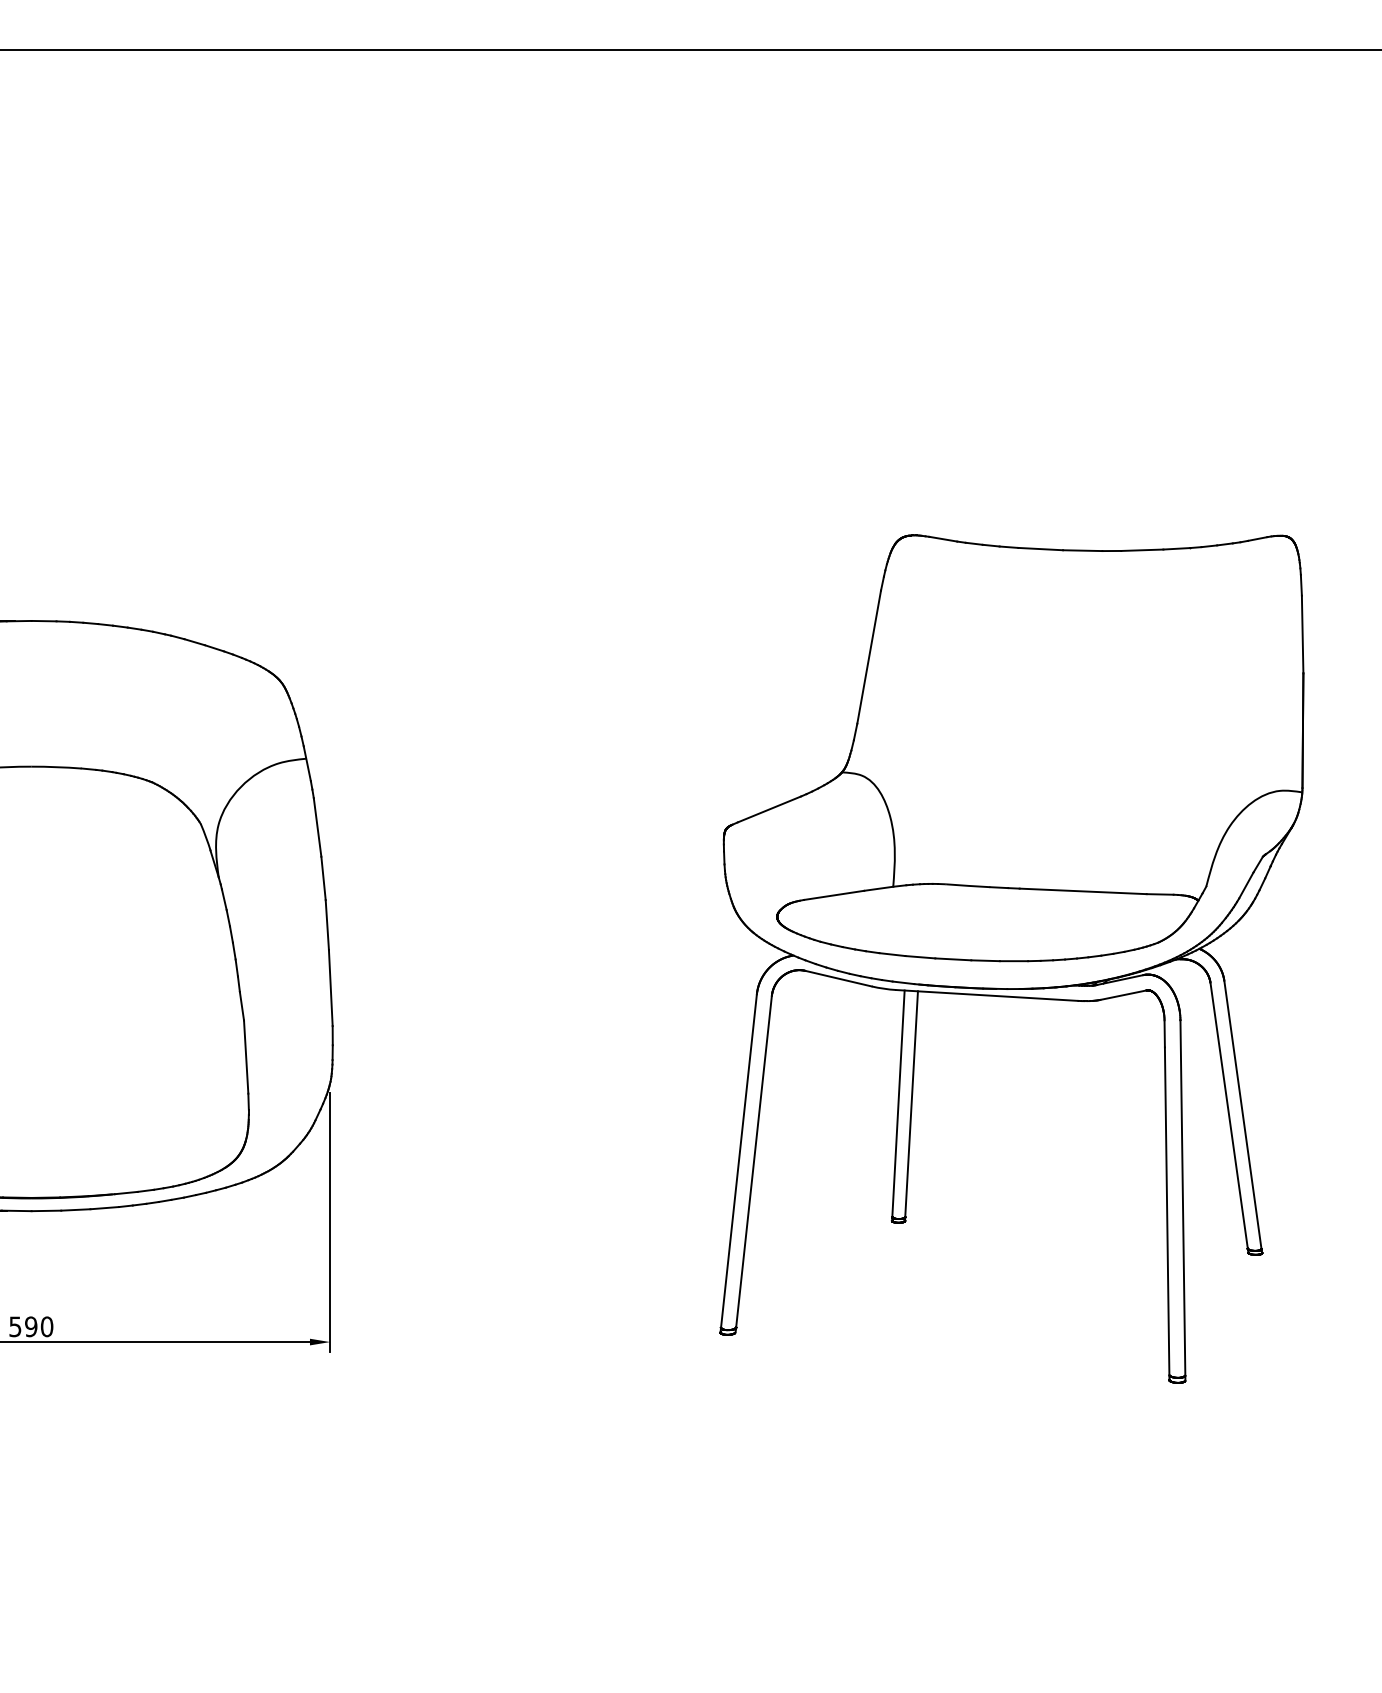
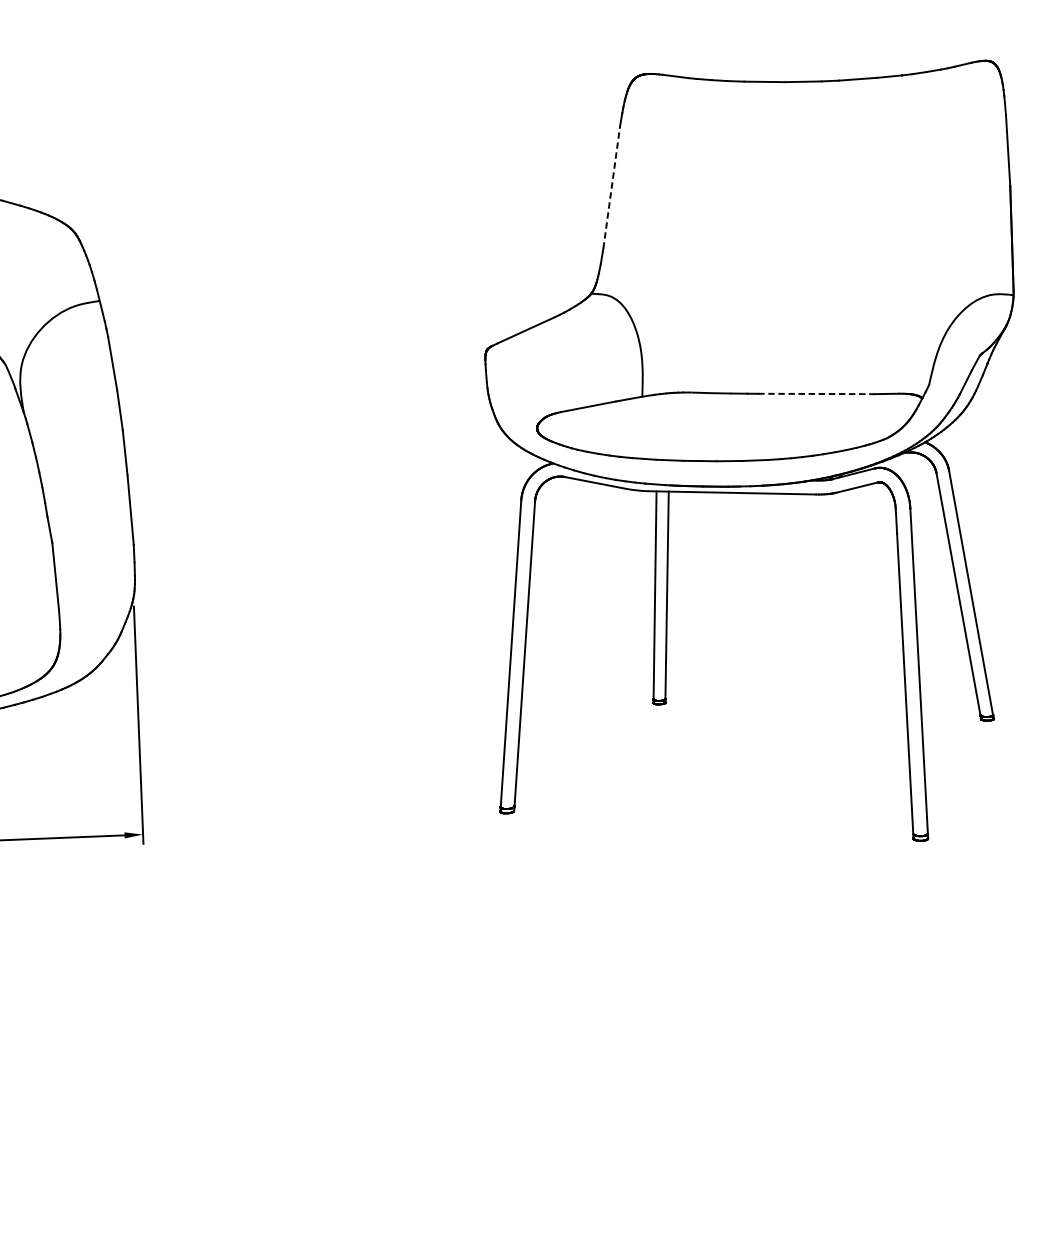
line: (869, 657) -> (612, 187), solid -> dashed
line: (1083, 891) -> (816, 394), solid -> dashed

